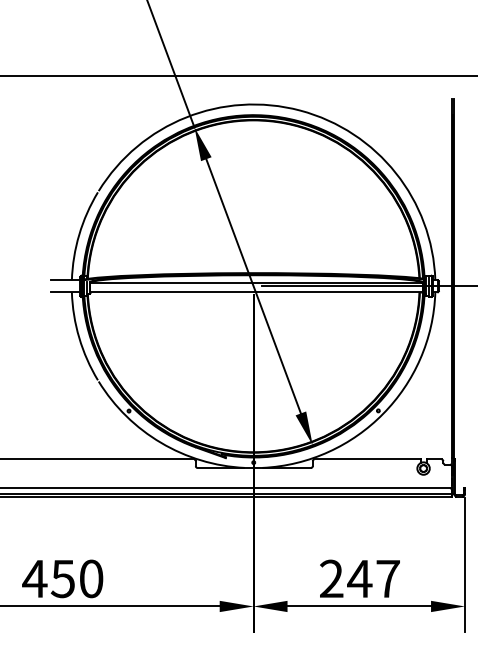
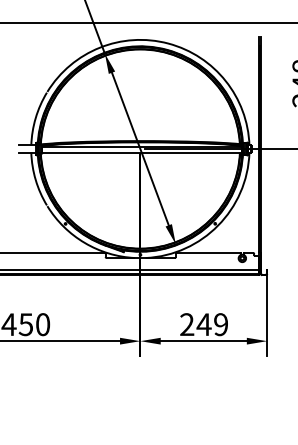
text: (388, 578) -> (221, 324), 247 -> 249

